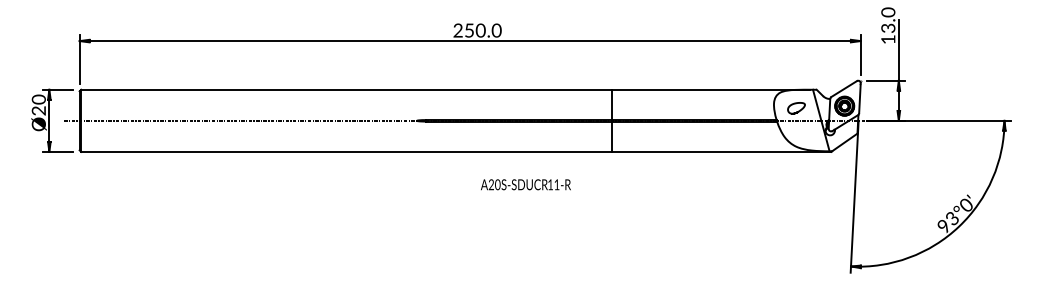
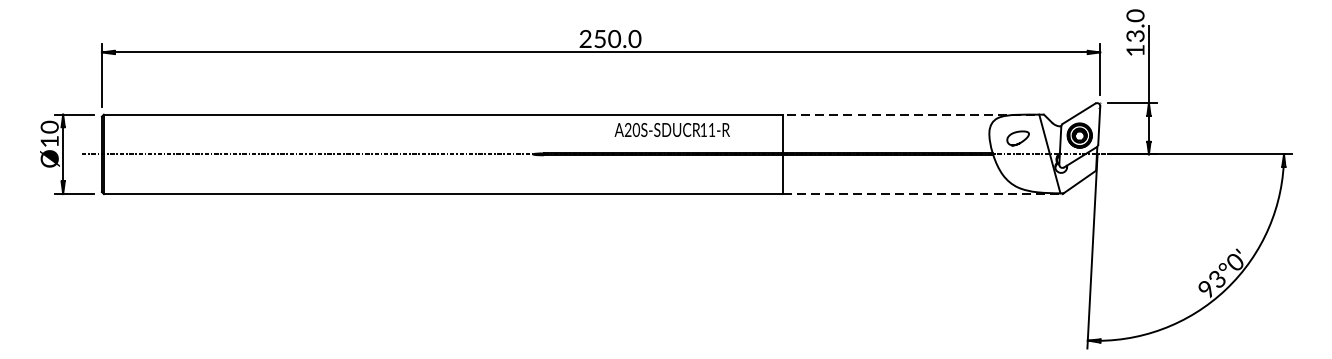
line: (711, 89) -> (909, 114), solid -> dashed
text: (38, 110) -> (49, 141), Ø20 -> Ø10
line: (721, 151) -> (922, 193), solid -> dashed
text: (525, 184) -> (671, 129), moved

